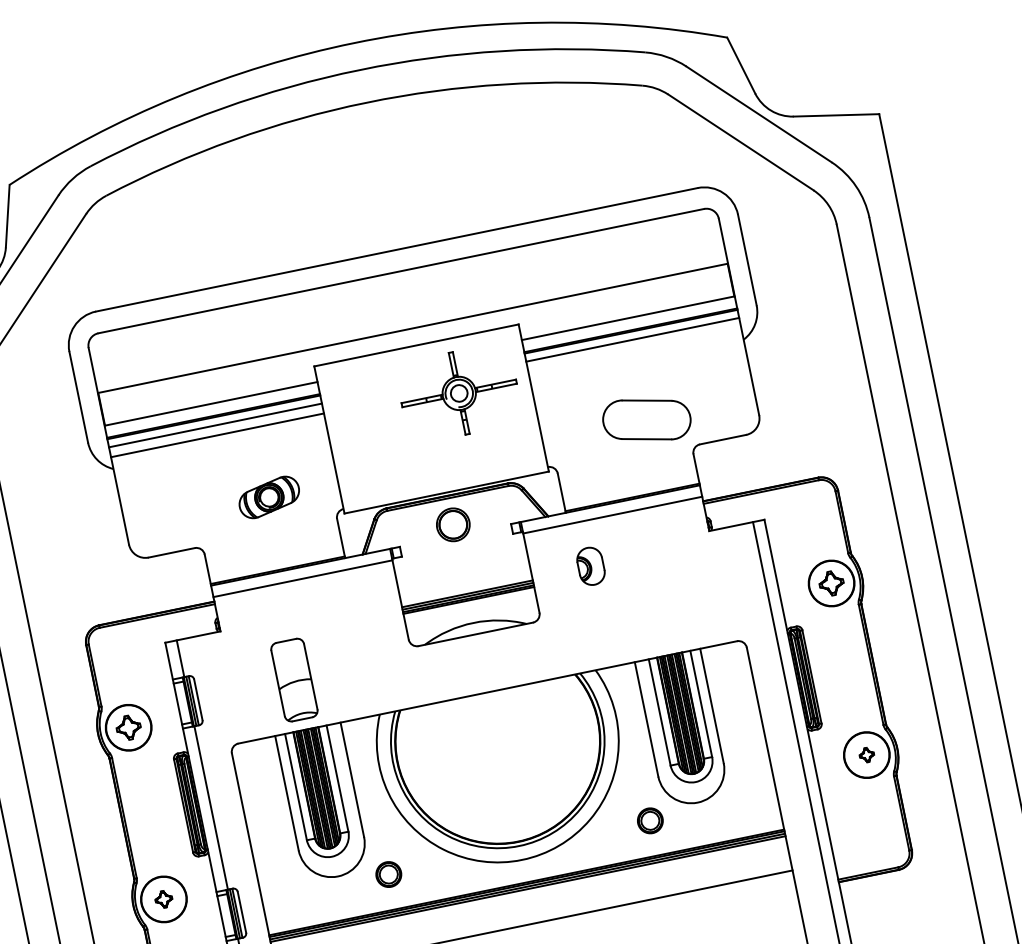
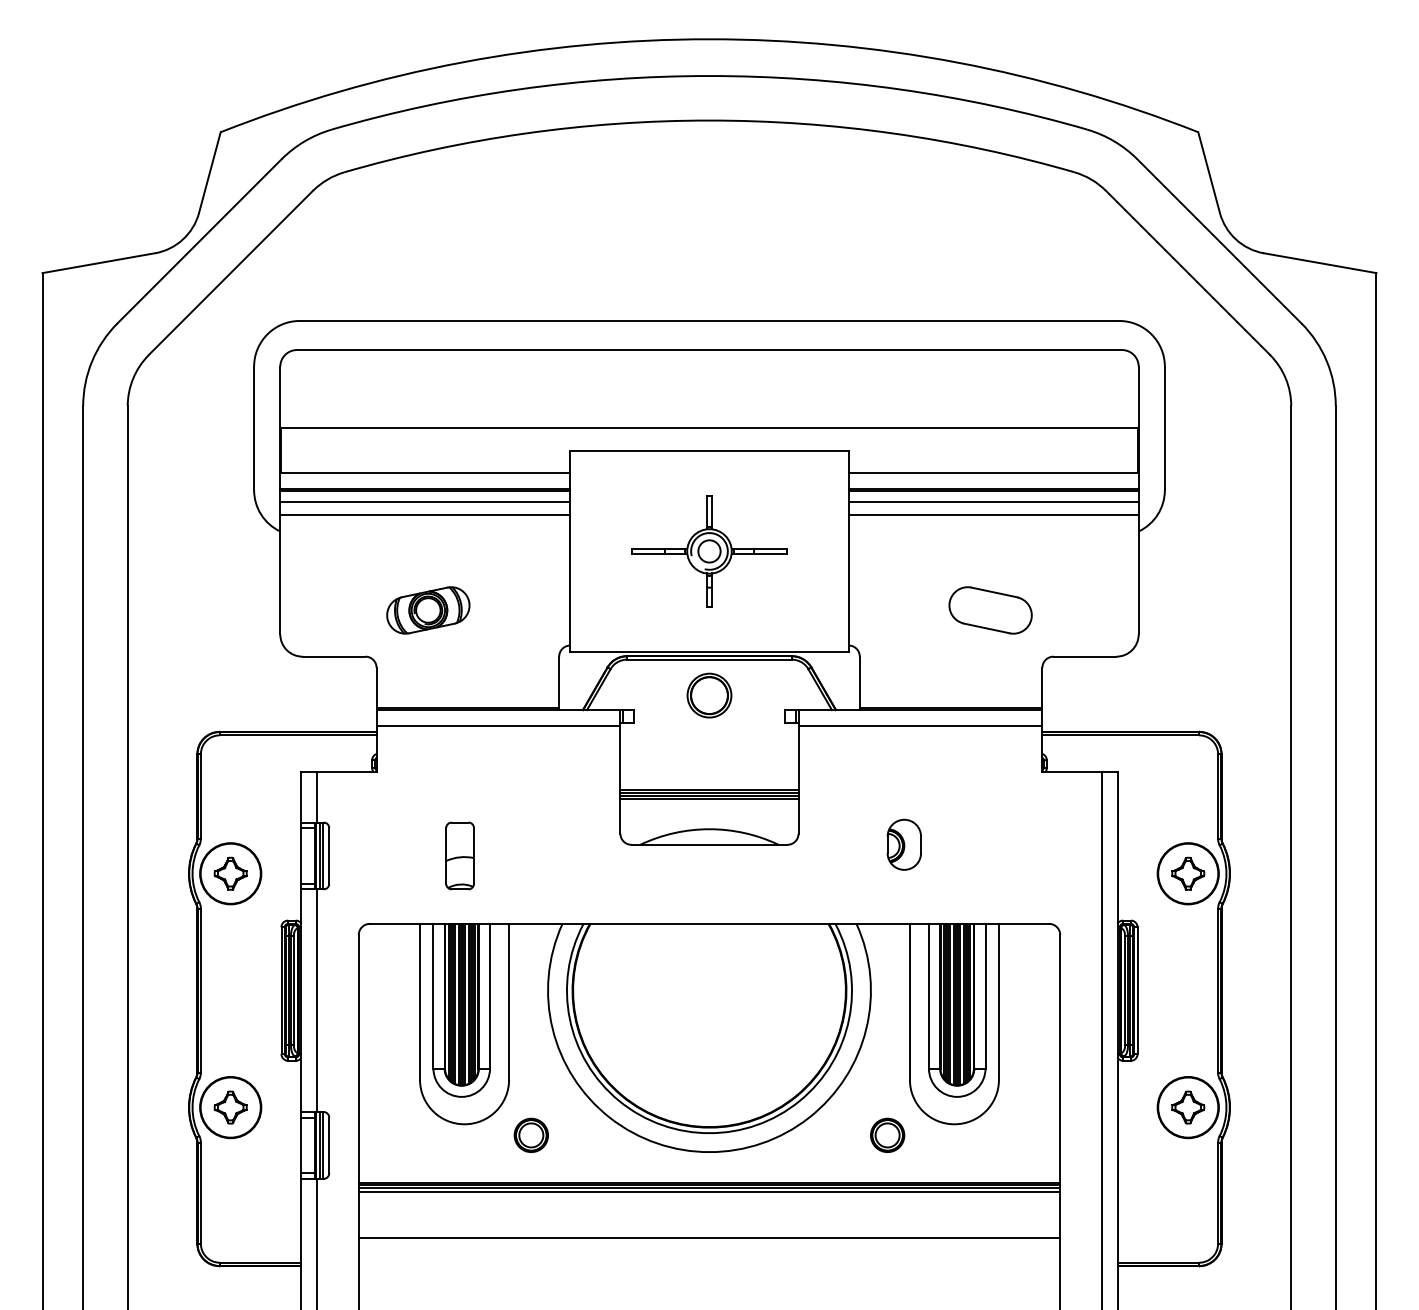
line: (634, 349) -> (993, 515), added
part: (459, 393) -> (709, 551), moved
part: (646, 420) -> (990, 610), size x0.71
part: (269, 497) -> (428, 610), moved
part: (590, 566) -> (903, 844), moved
part: (293, 679) -> (459, 855), size x0.62
part: (867, 755) -> (1188, 1107), size x1.67
part: (163, 899) -> (230, 1107), size x1.43

